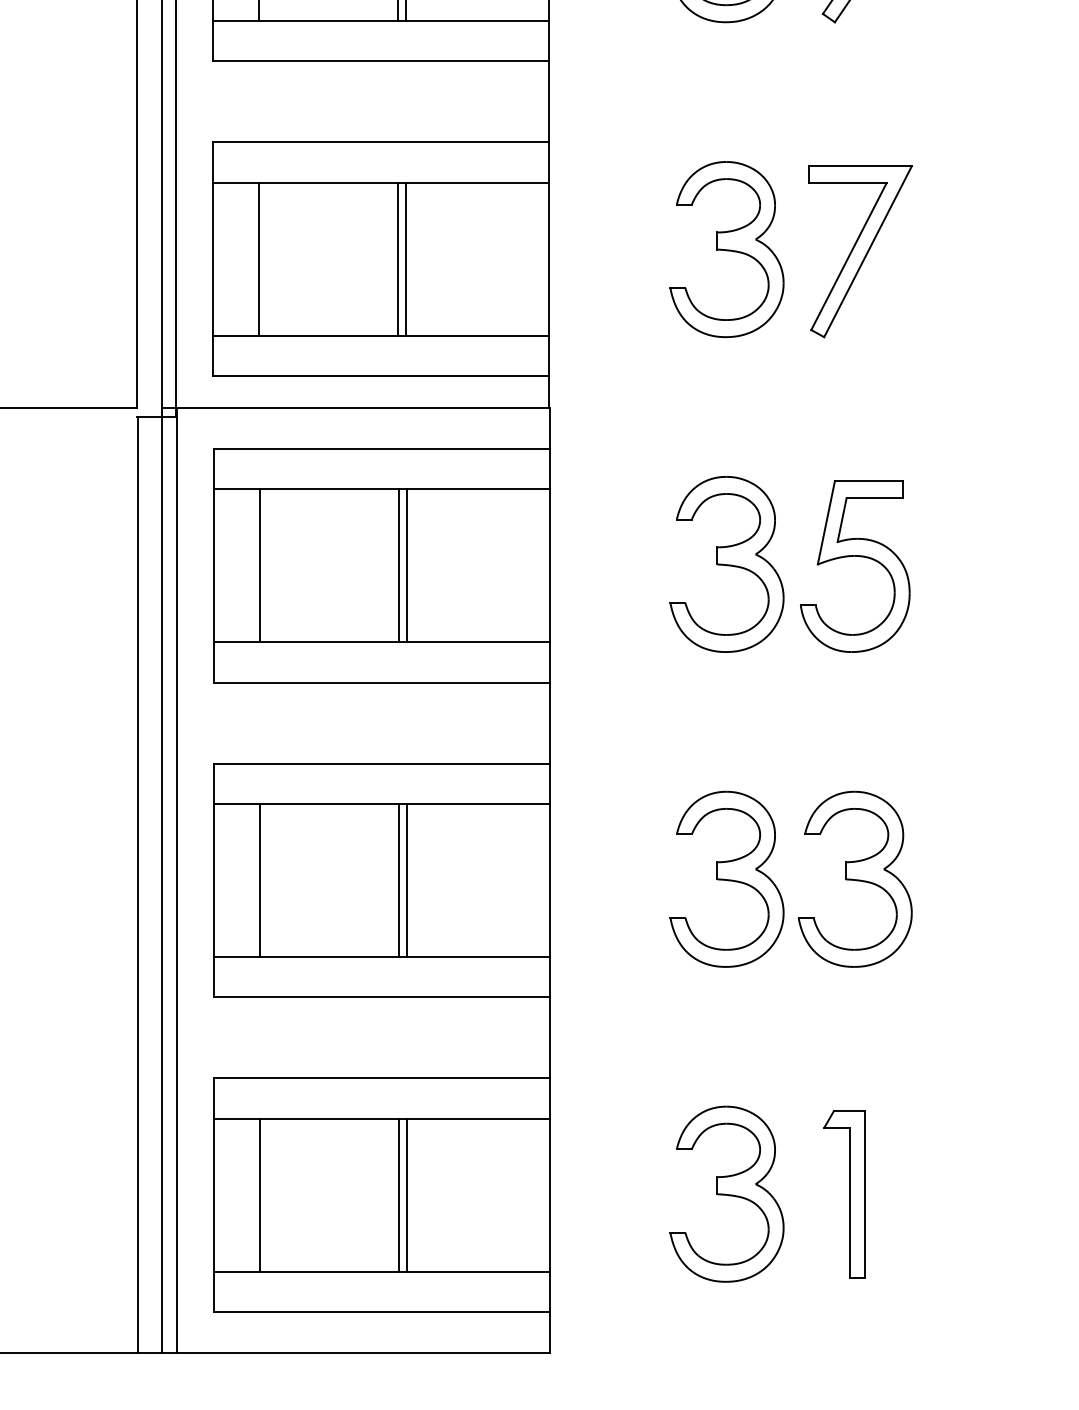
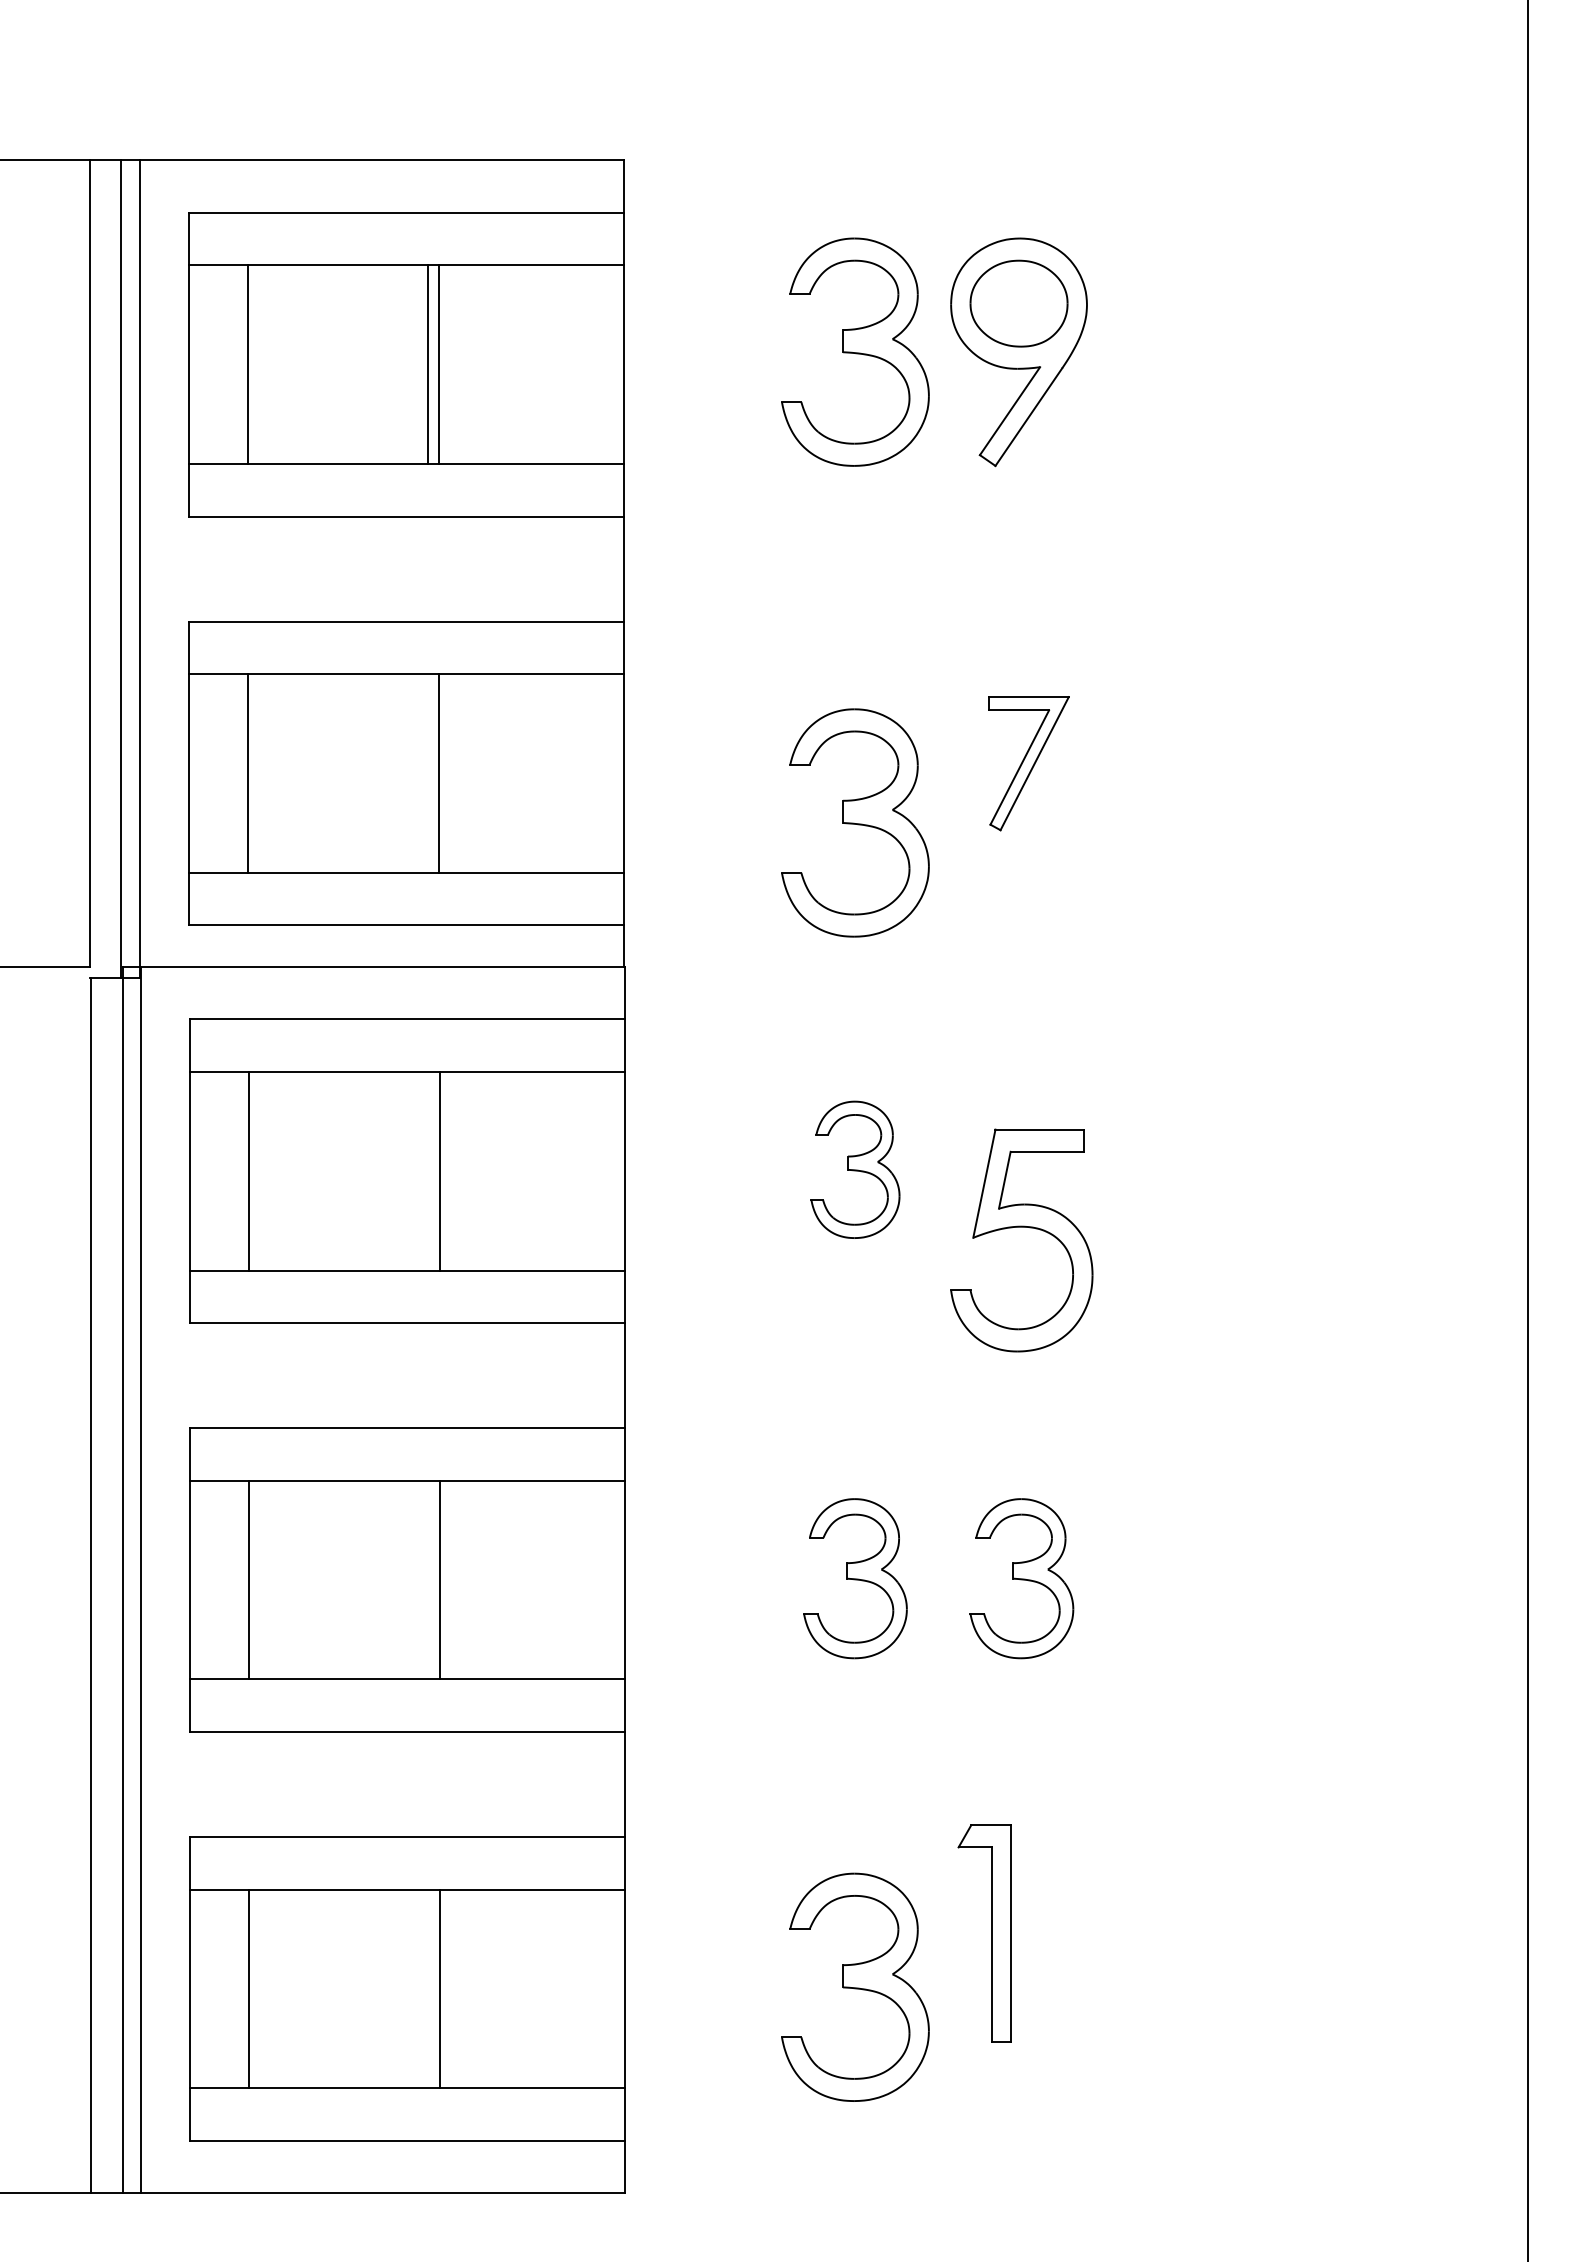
part: (727, 249) -> (855, 822), moved
part: (860, 251) -> (1028, 763), size x0.6
line: (398, 259) -> (428, 773), removed
part: (854, 556) -> (1021, 1227), moved
part: (727, 564) -> (855, 1169), size x0.6
line: (398, 565) -> (429, 1170), removed
part: (727, 879) -> (855, 1578), size x0.7
part: (854, 879) -> (1021, 1578), size x0.7
line: (398, 880) -> (429, 1579), removed
part: (849, 1194) -> (991, 1933), moved
line: (398, 1195) -> (429, 1988), removed

